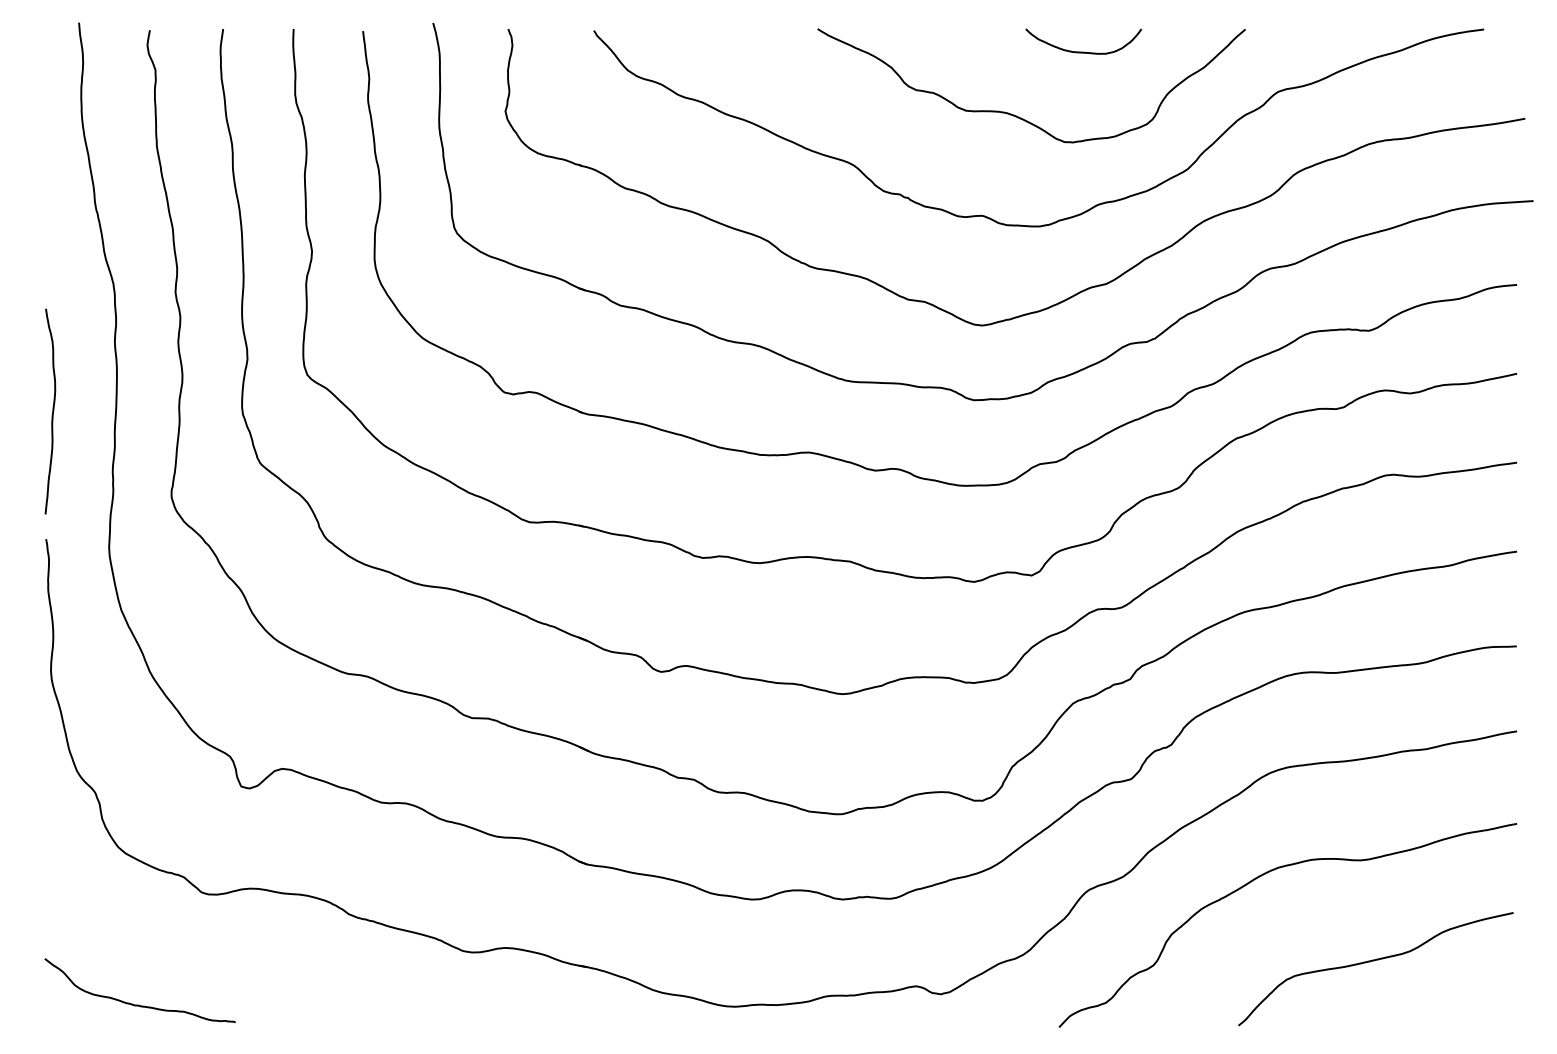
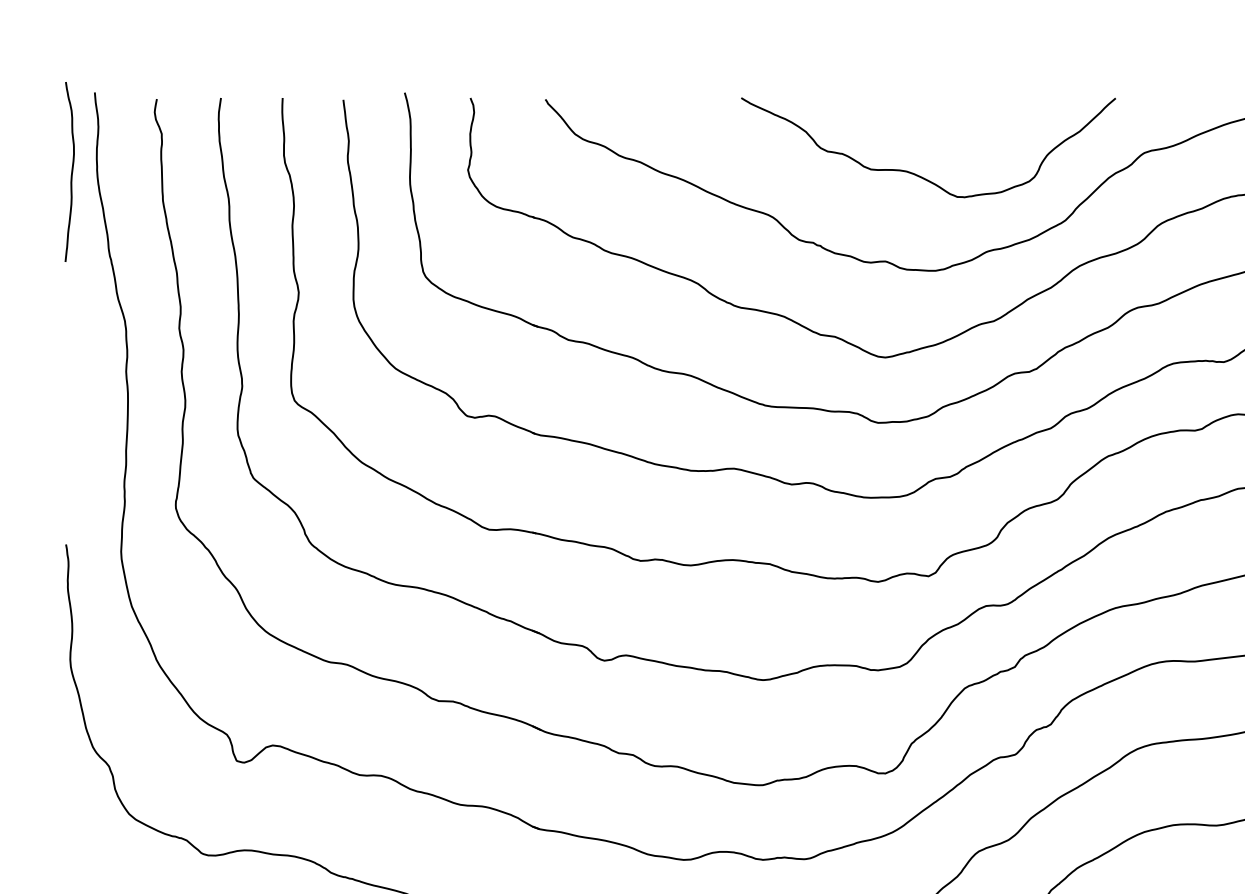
curve: (1083, 51) -> (973, 117), removed
curve: (52, 411) -> (71, 171), moved

